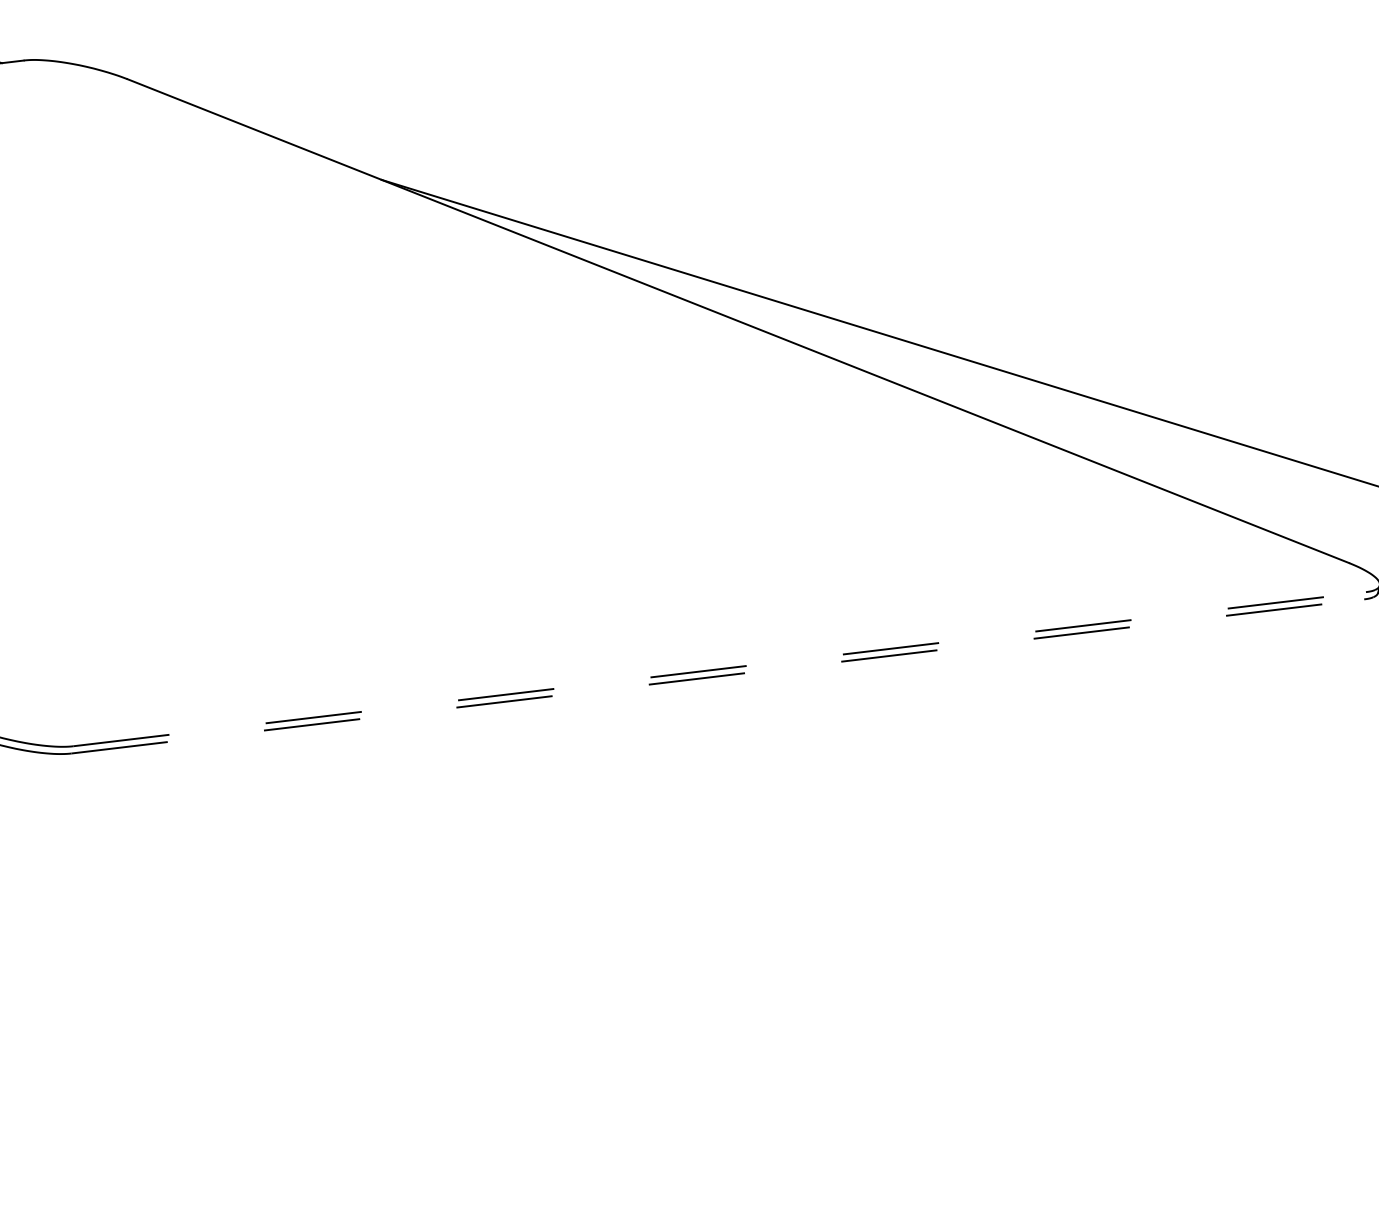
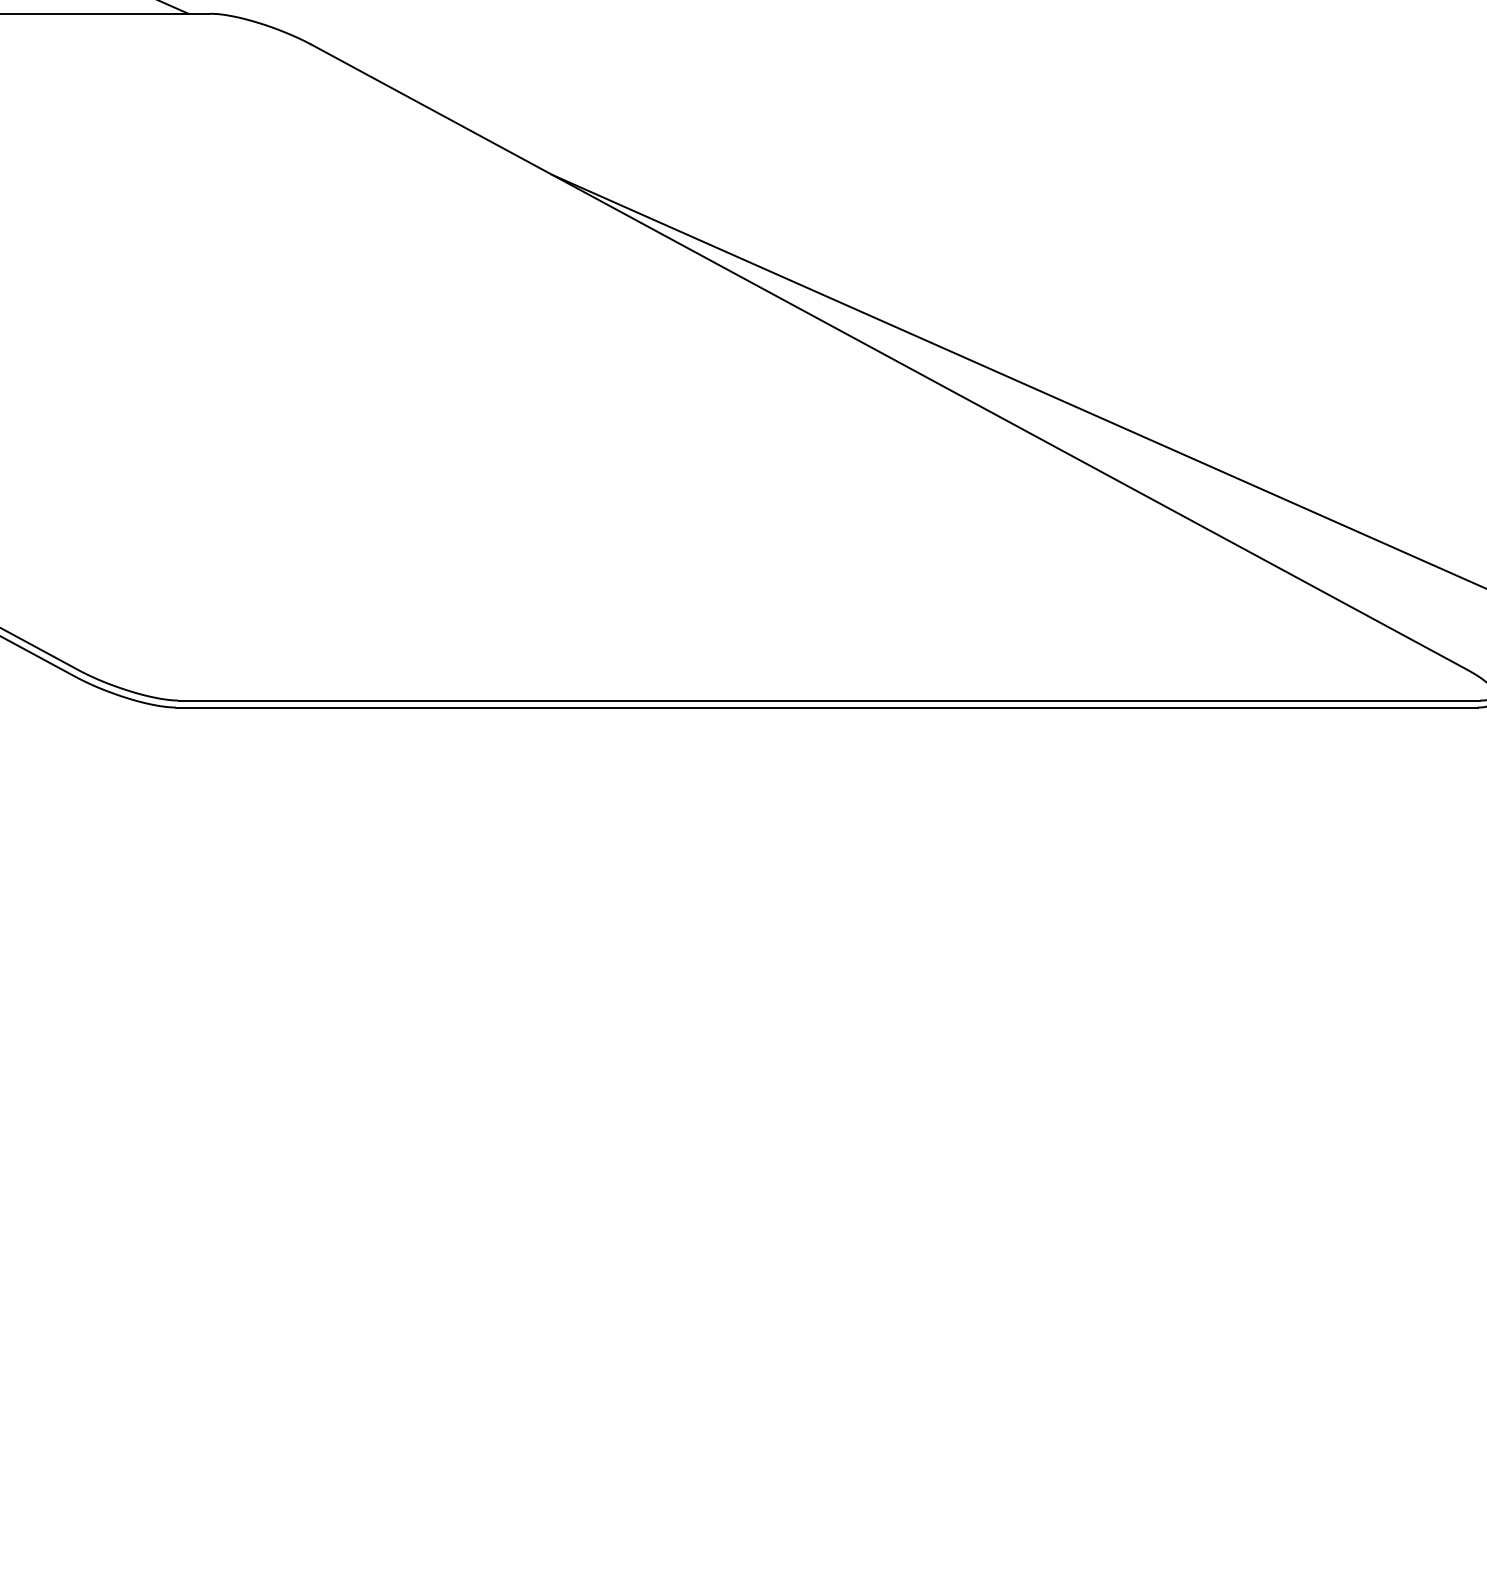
line: (719, 669) -> (829, 700), dashed -> solid
line: (717, 676) -> (826, 707), dashed -> solid

